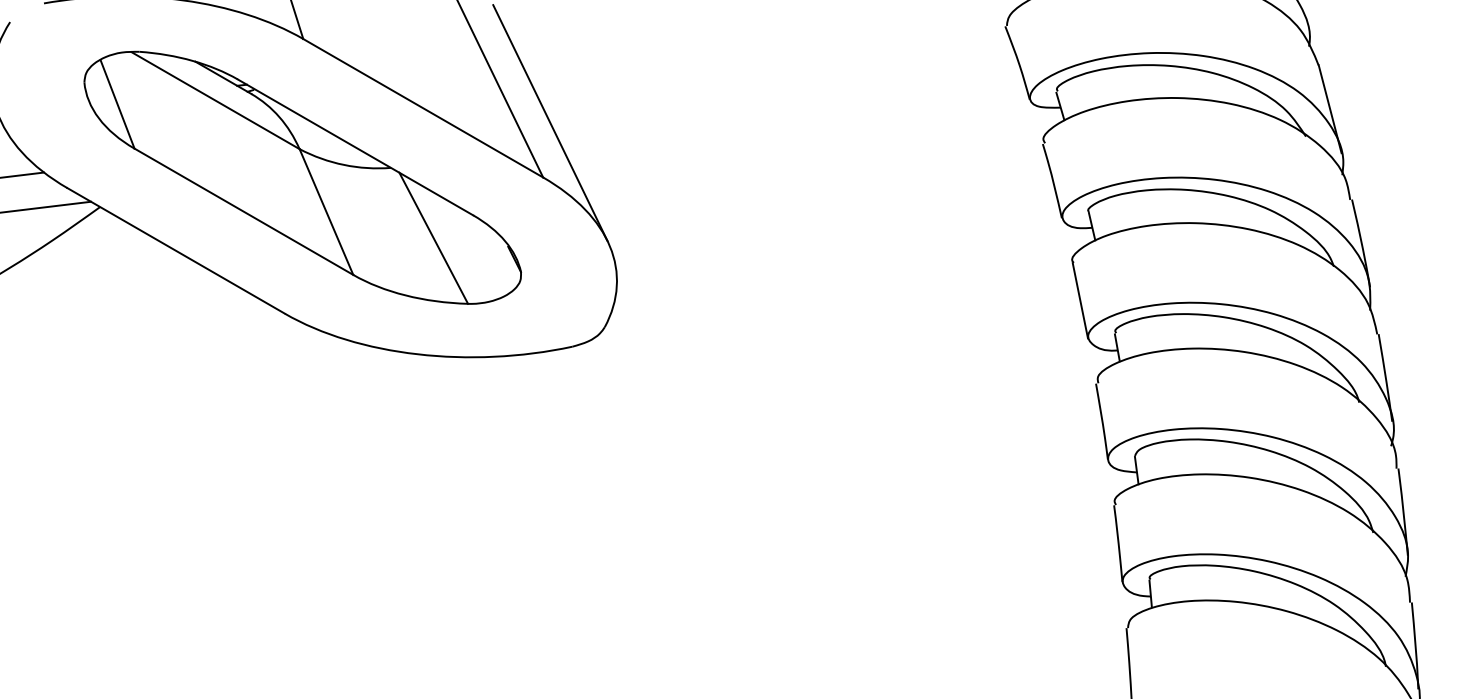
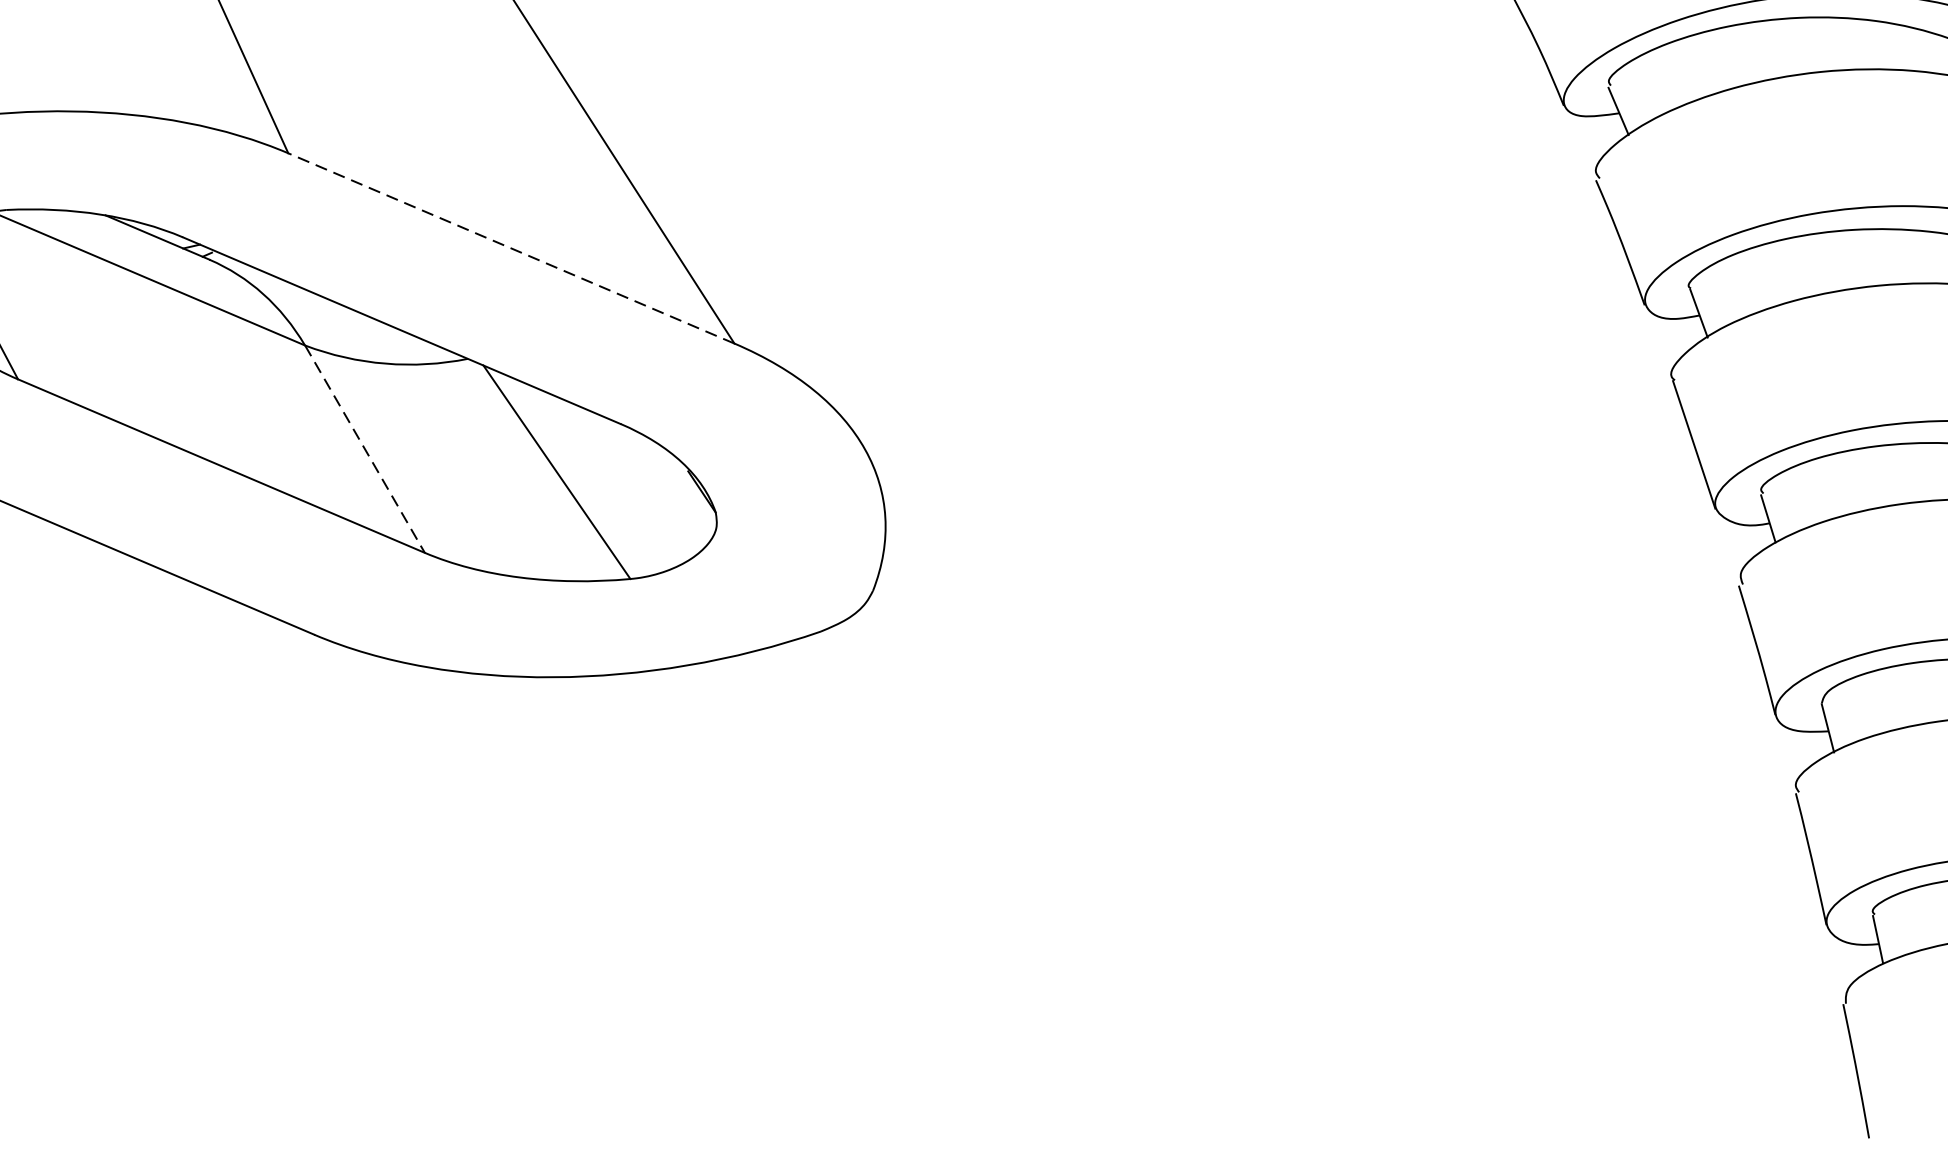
line: (422, 108) -> (510, 249), solid -> dashed
line: (550, 123) -> (735, 248), removed
line: (326, 212) -> (365, 449), solid -> dashed

